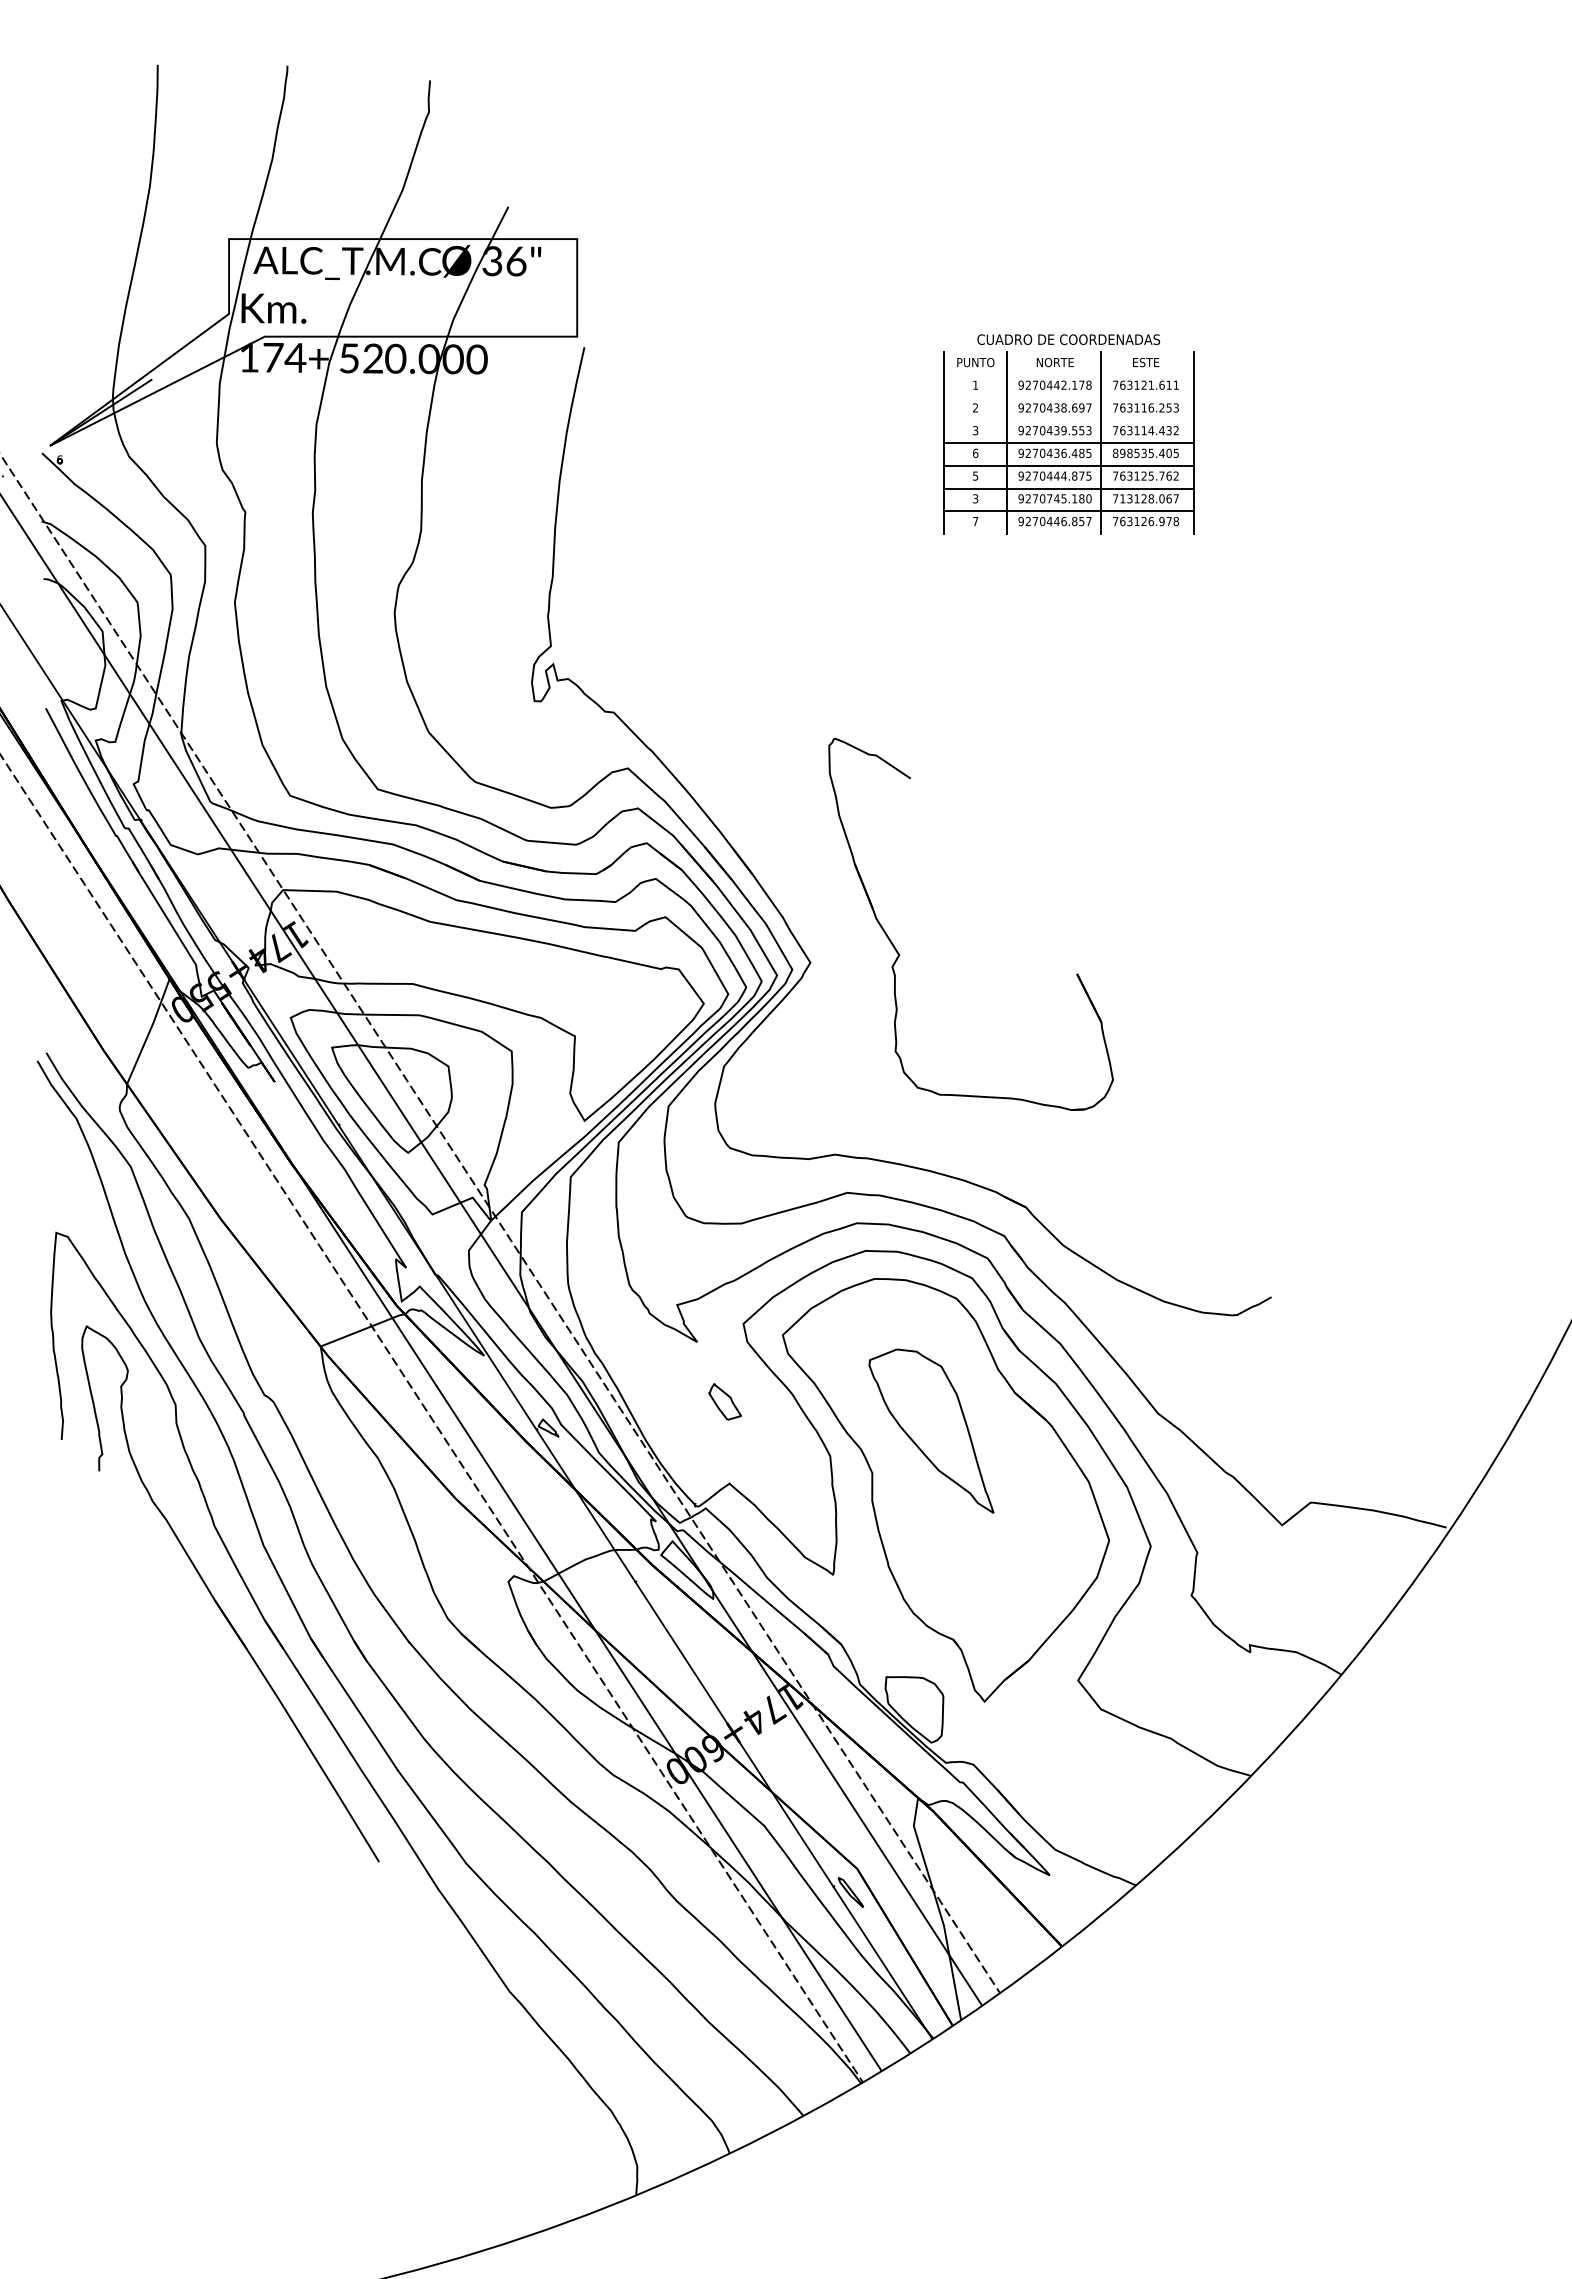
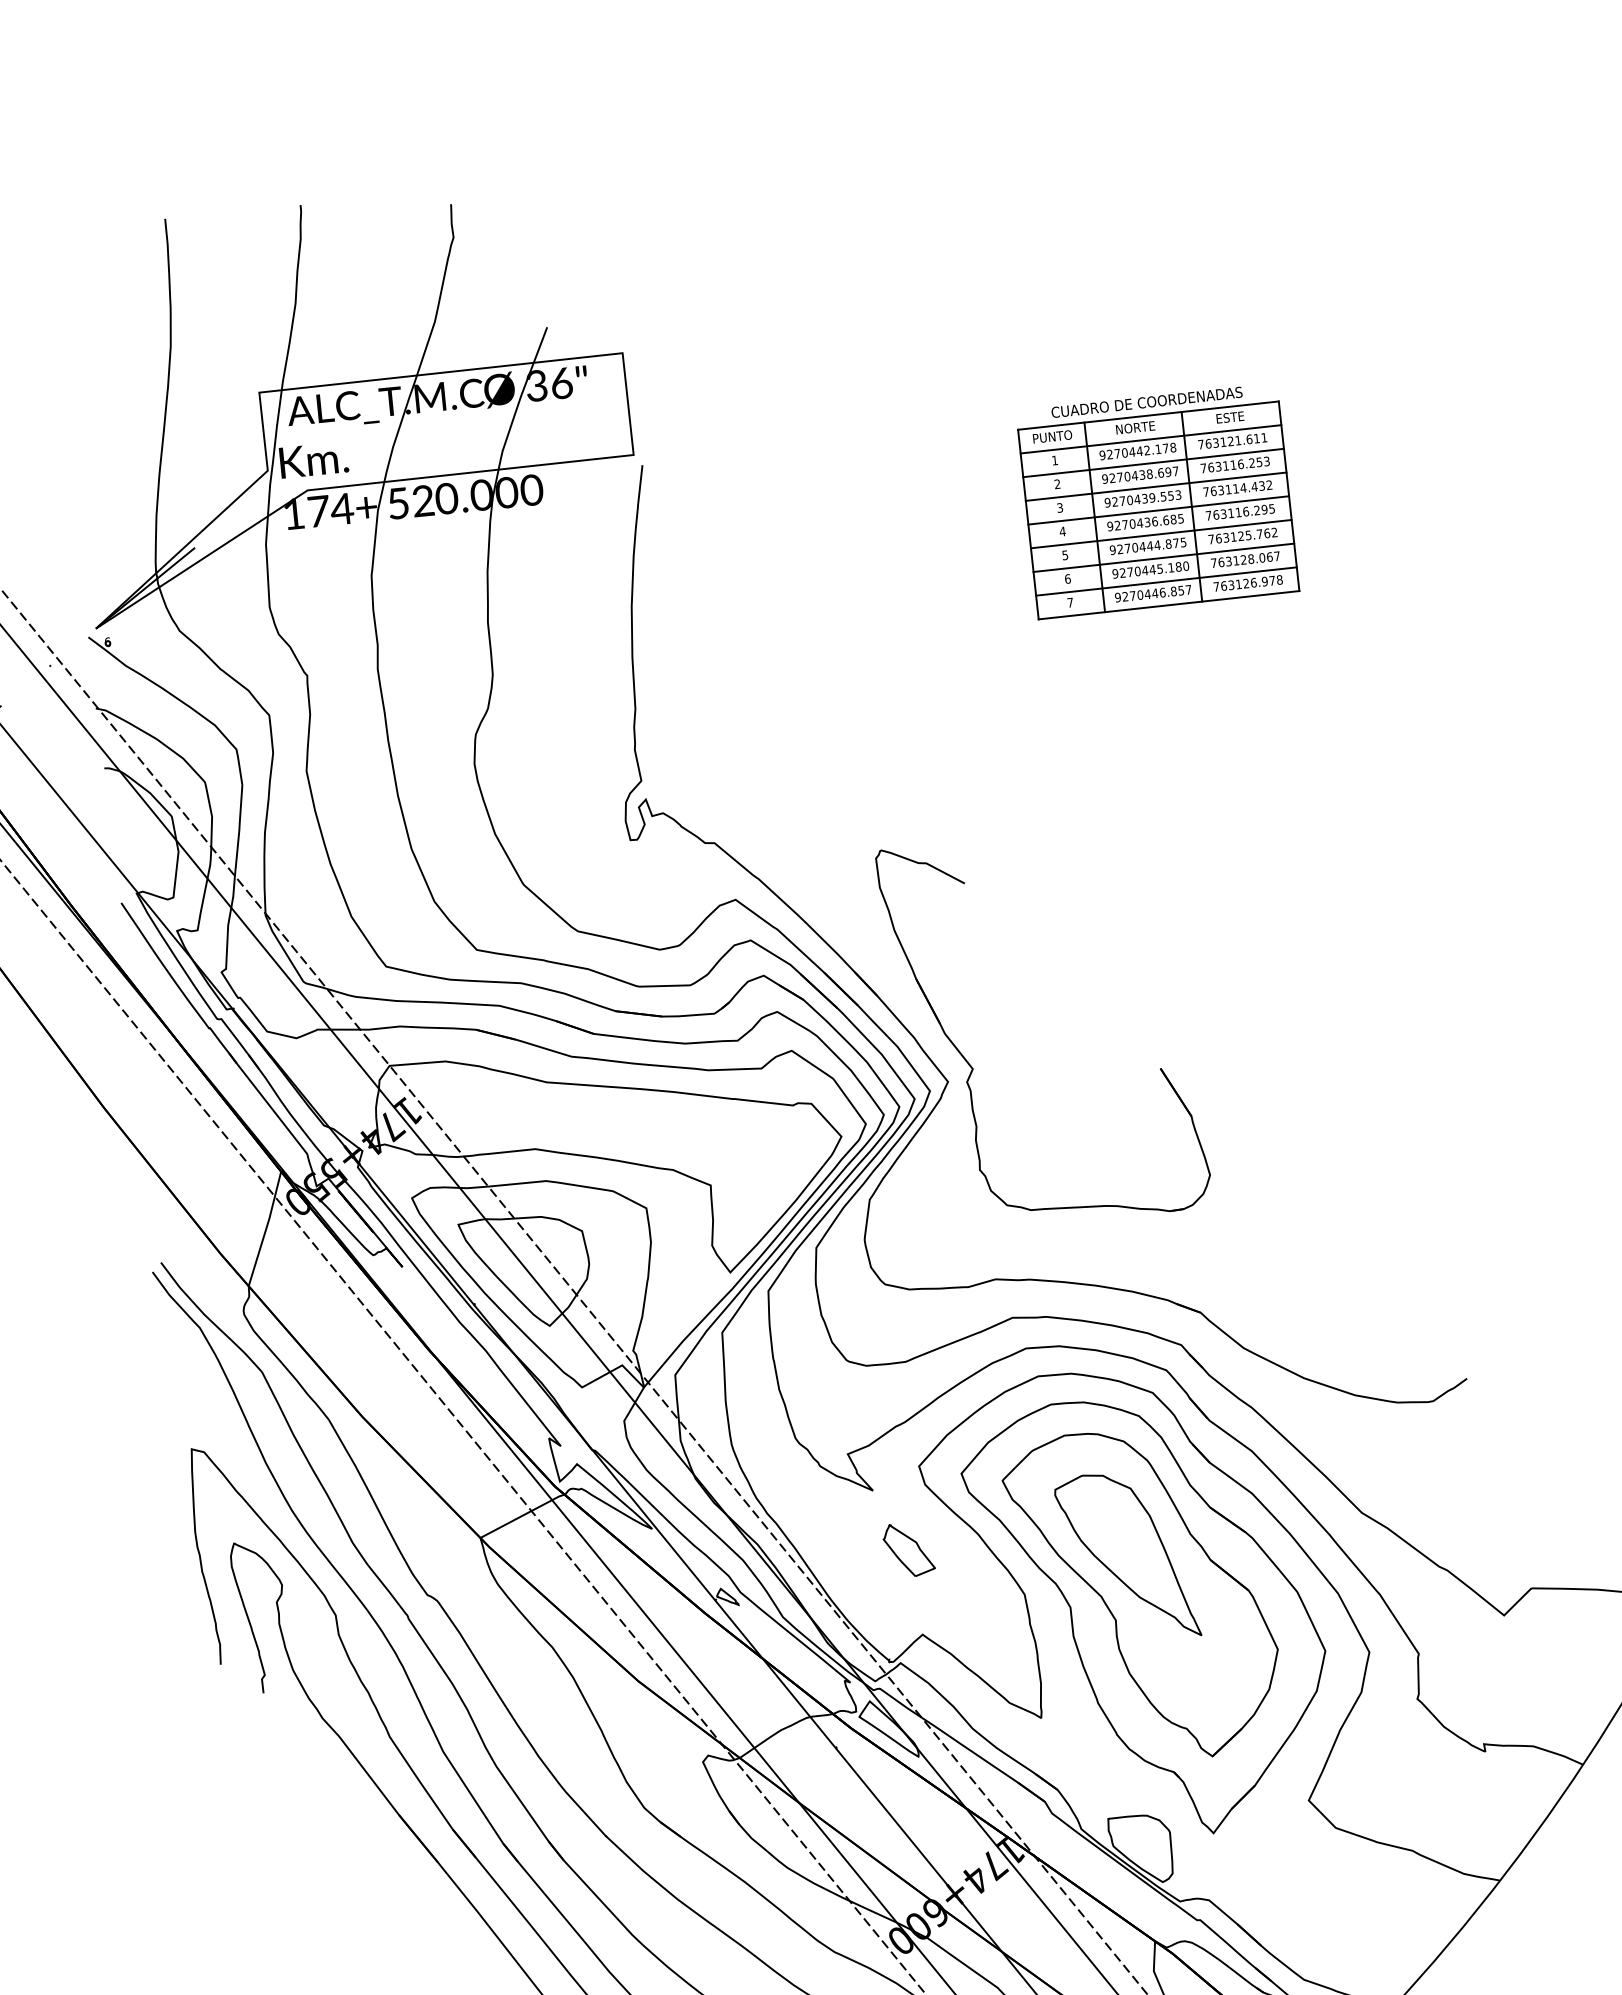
line: (1068, 352) -> (1148, 415), added
line: (1068, 375) -> (1150, 439), added
line: (1068, 397) -> (1153, 462), added
line: (1068, 420) -> (1155, 486), added
text: (975, 452) -> (1062, 530), 6 -> 4
text: (1074, 452) -> (1165, 519), 9270436.485 -> 9270436.685
text: (1142, 453) -> (1236, 512), 898535.405 -> 763116.295
text: (975, 498) -> (1067, 578), 3 -> 6
text: (1049, 498) -> (1144, 570), 9270745.180 -> 9270445.180
text: (1122, 498) -> (1221, 562), 713128.067 -> 763128.067
line: (1068, 534) -> (1168, 605), added
part: (900, 955) -> (974, 1069), moved
part: (724, 1401) -> (908, 1549), size x1.43
part: (942, 1468) -> (1143, 1594), added

